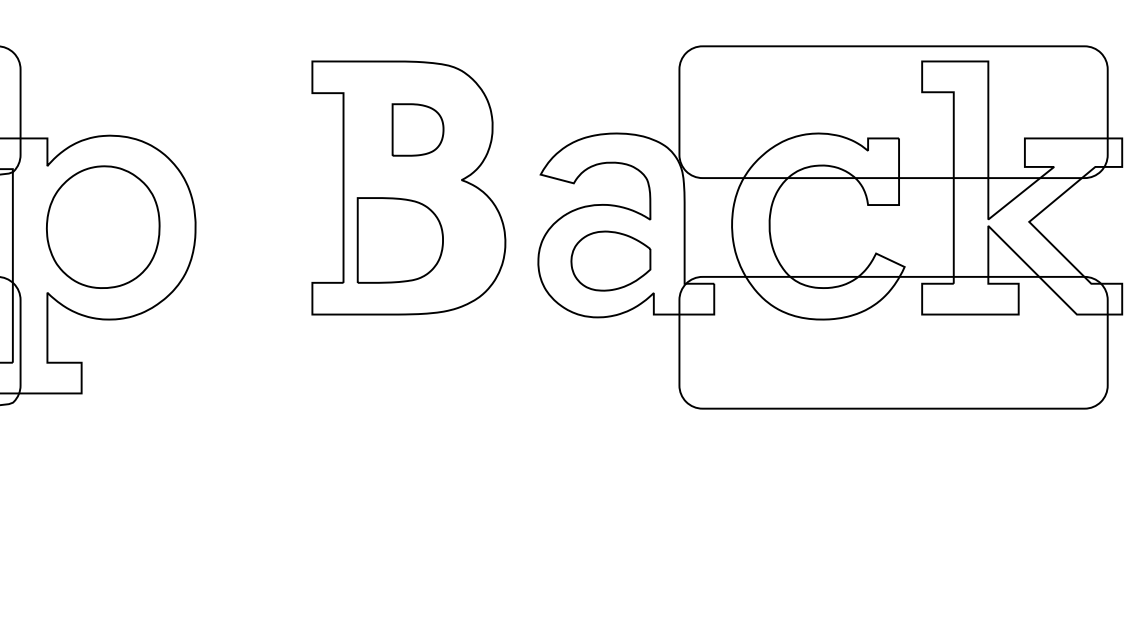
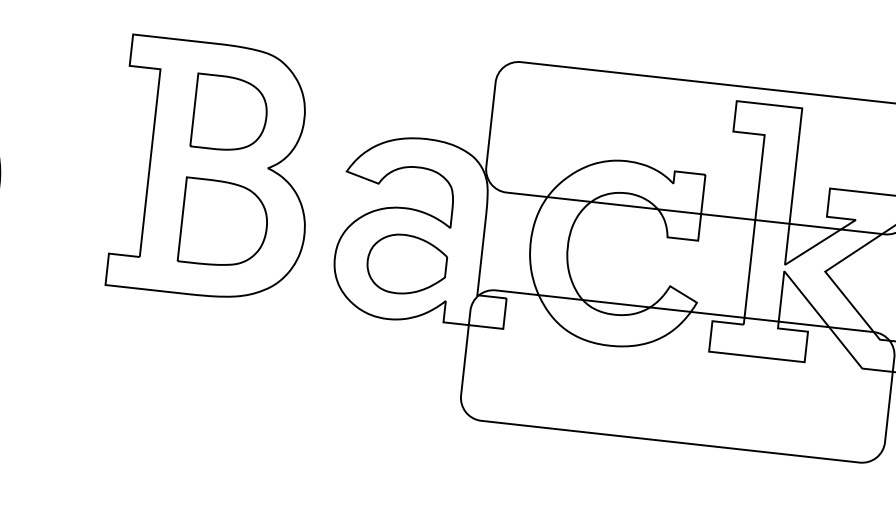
part: (417, 129) -> (229, 113), size x1.43
part: (399, 240) -> (223, 223), moved

